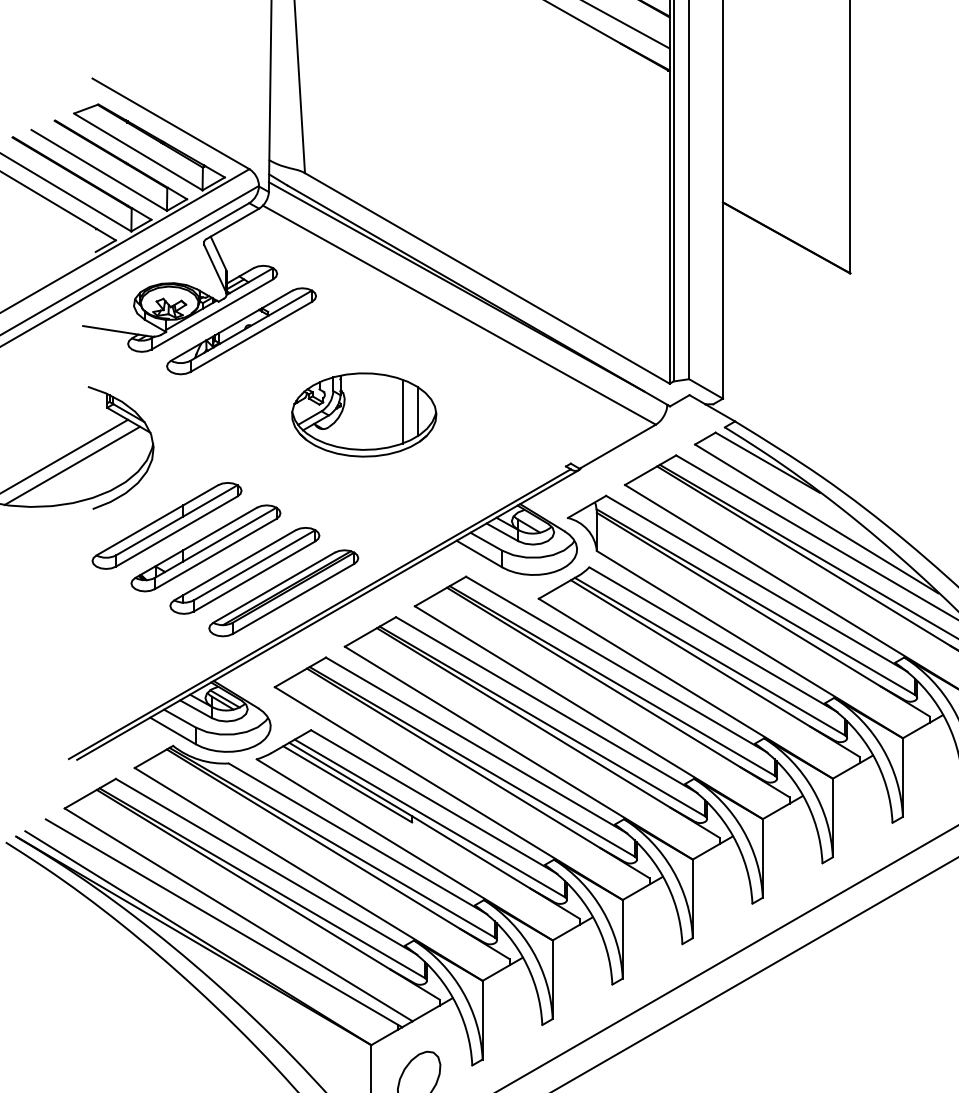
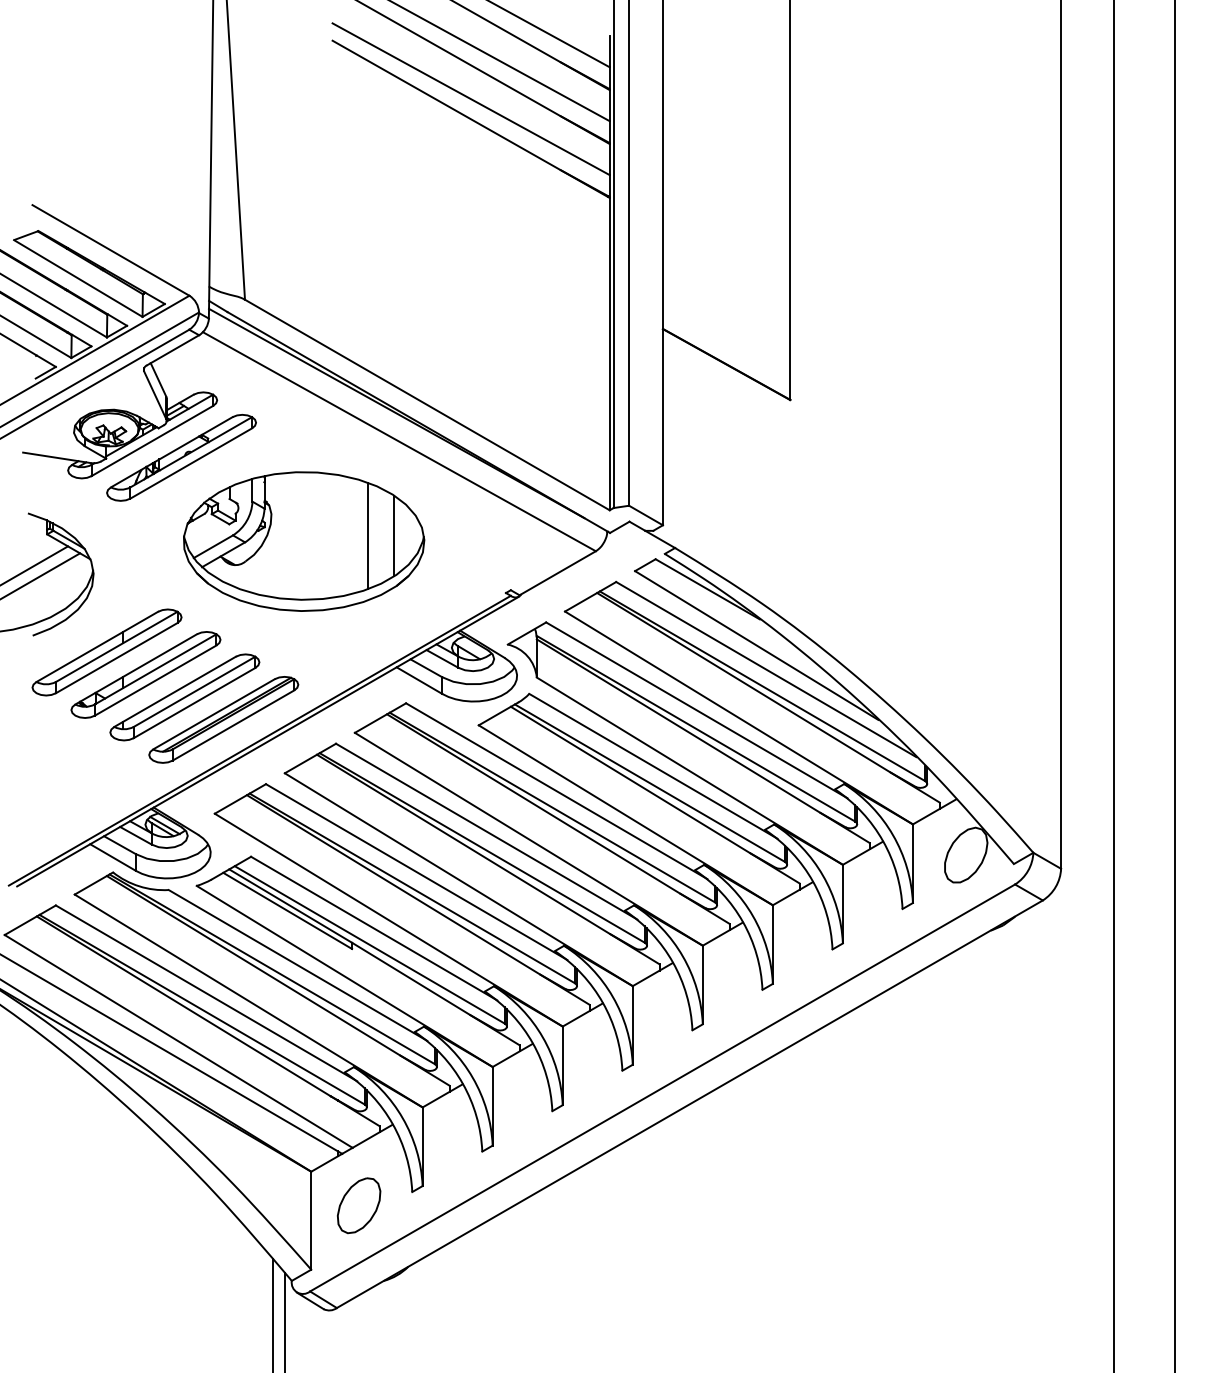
part: (364, 414) -> (304, 541), size x1.67

